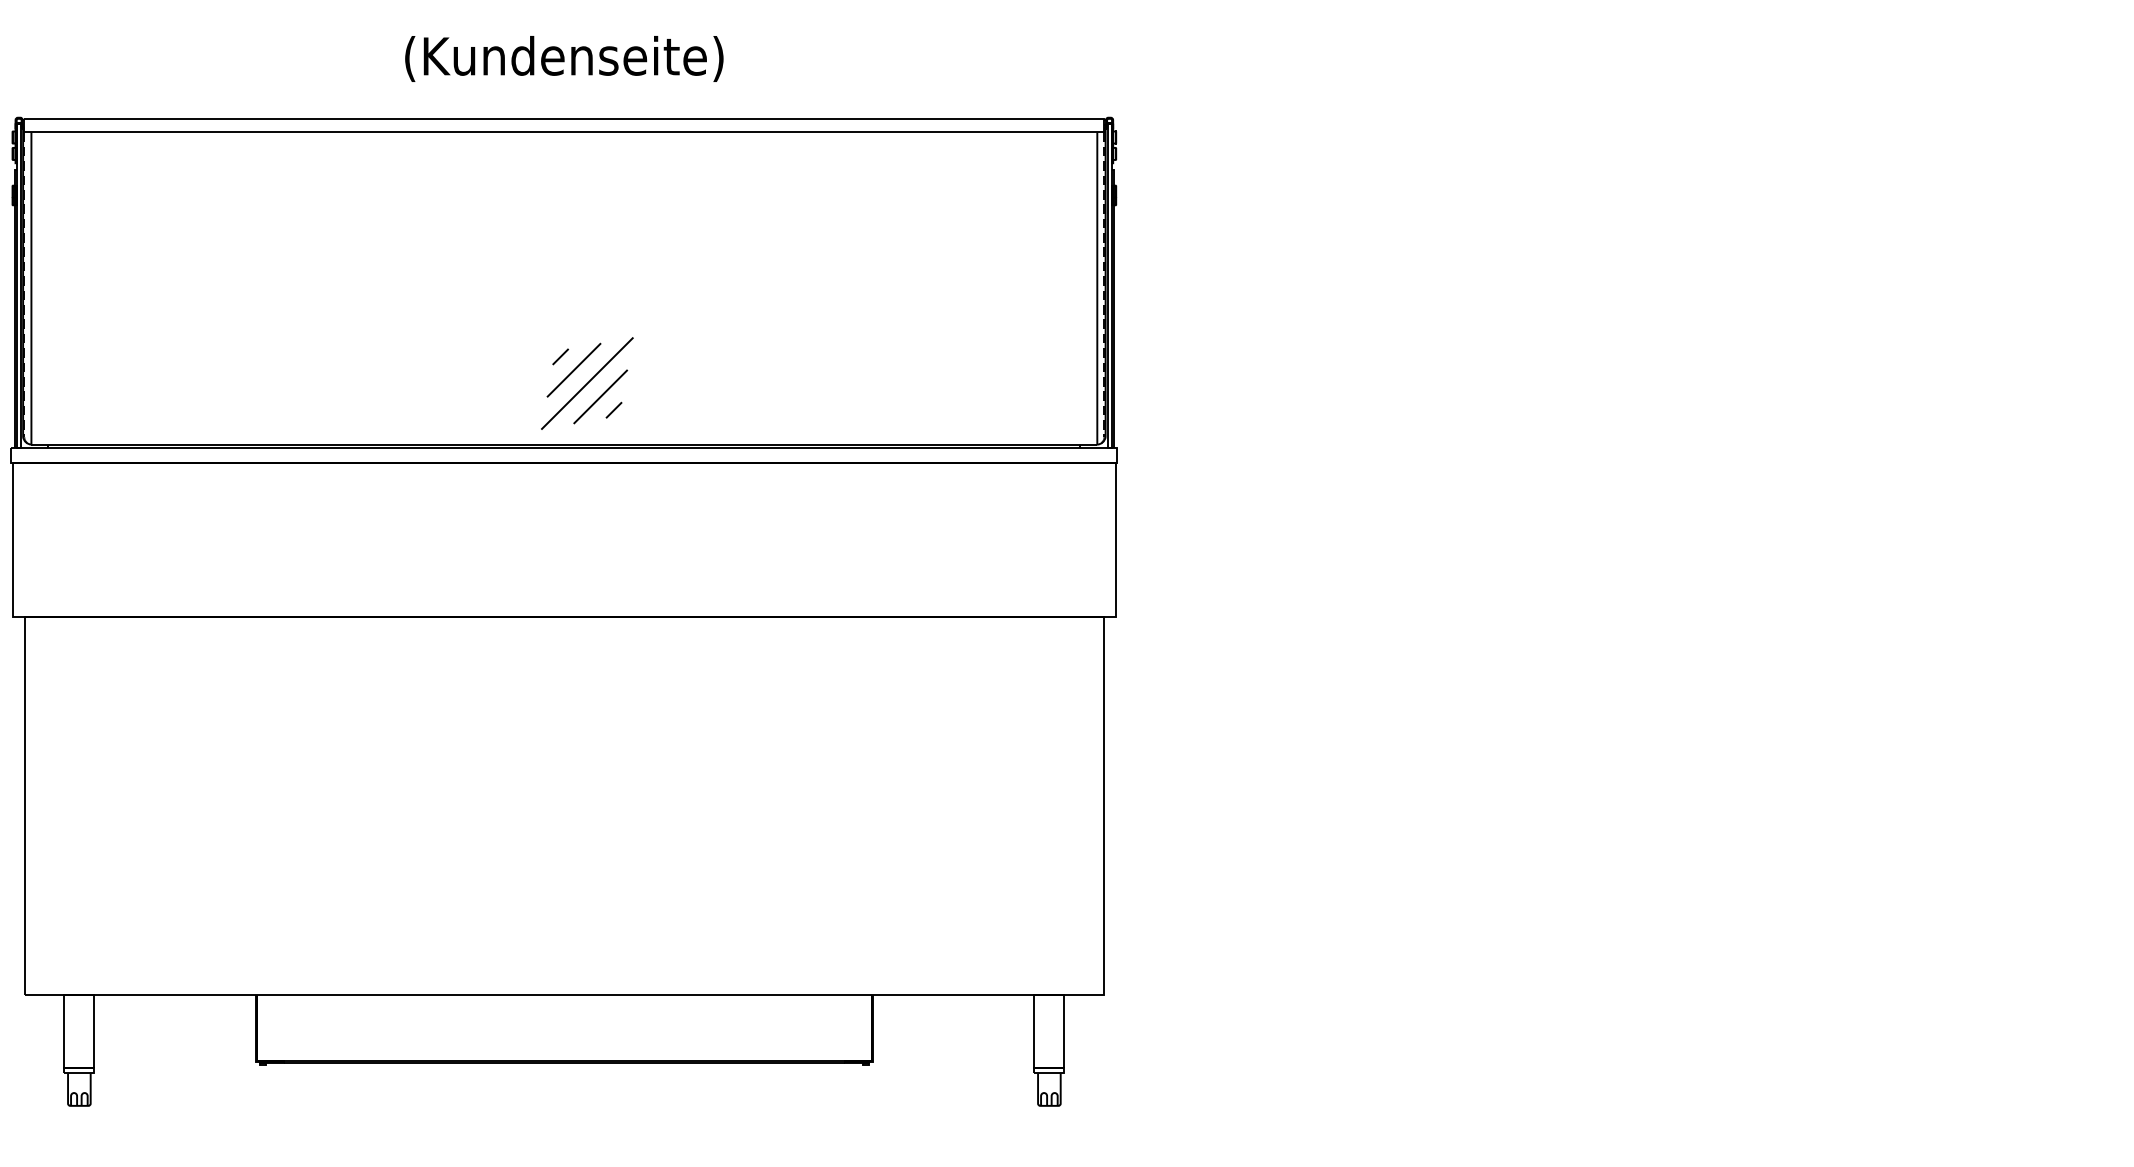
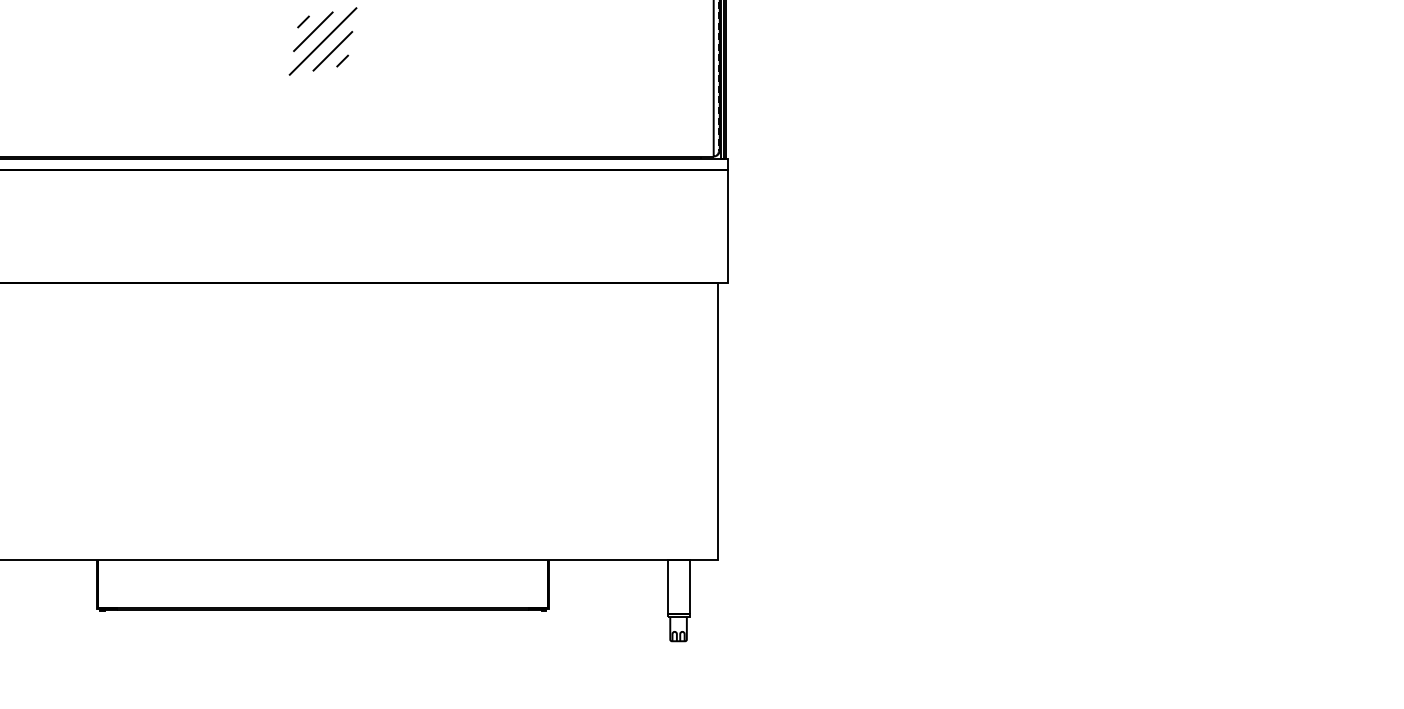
part: (587, 383) -> (323, 41), moved

